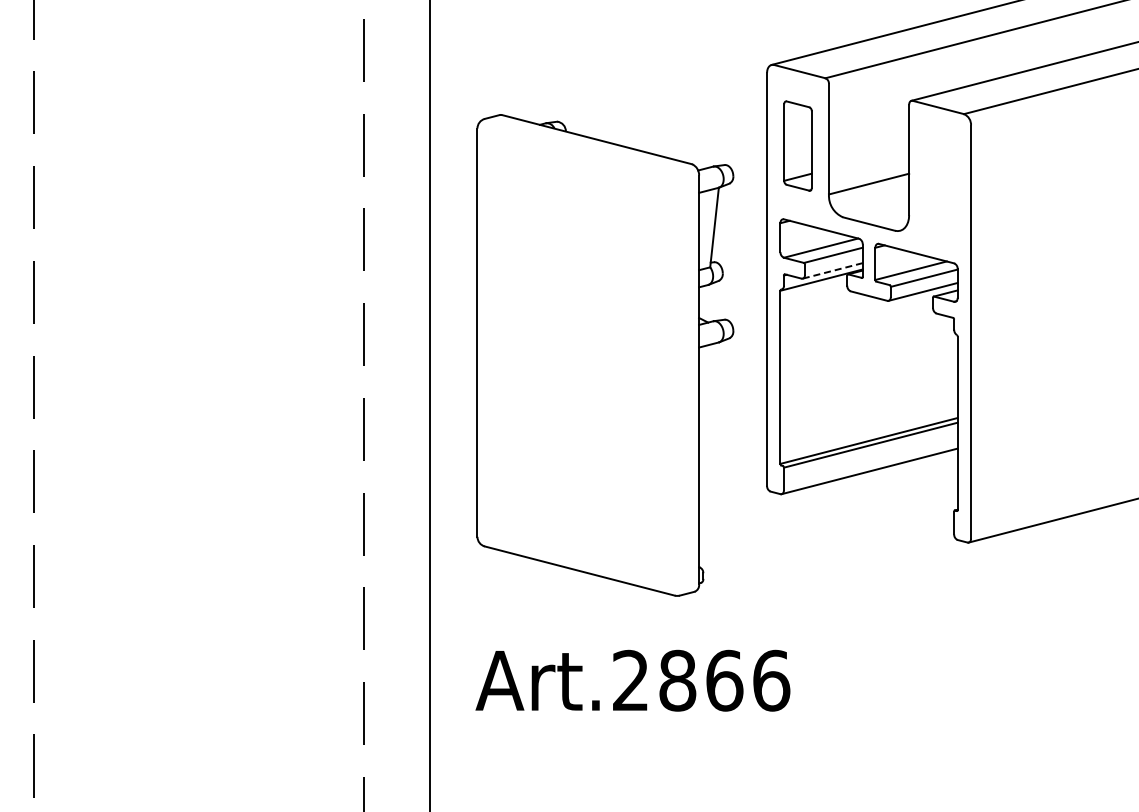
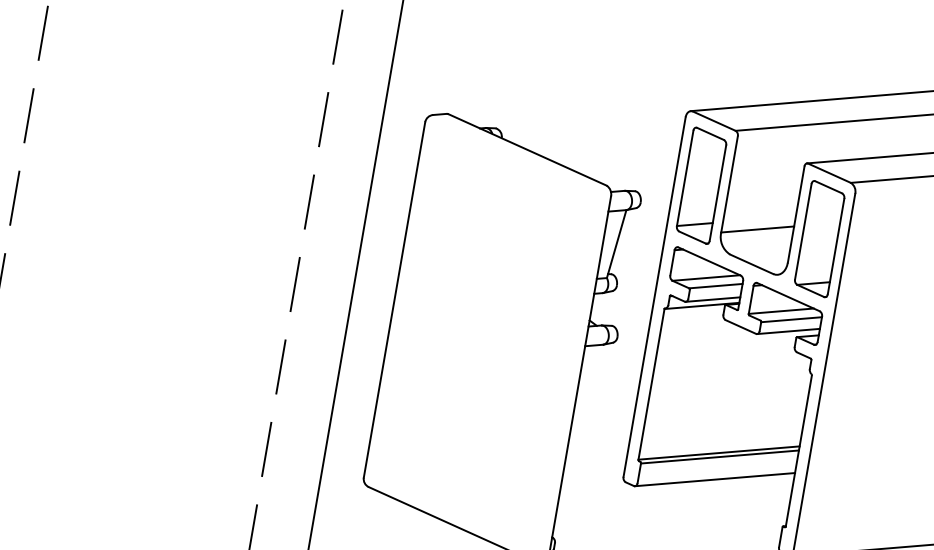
part: (797, 145) -> (701, 185), size x1.43
part: (939, 182) -> (819, 238), added
line: (832, 270) -> (712, 299), dashed -> solid

